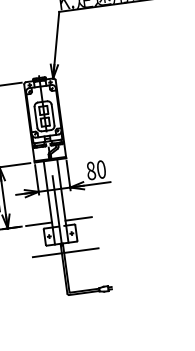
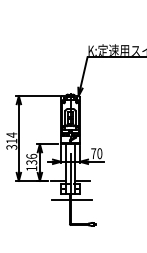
text: (90, 170) -> (93, 153), 80 -> 70

